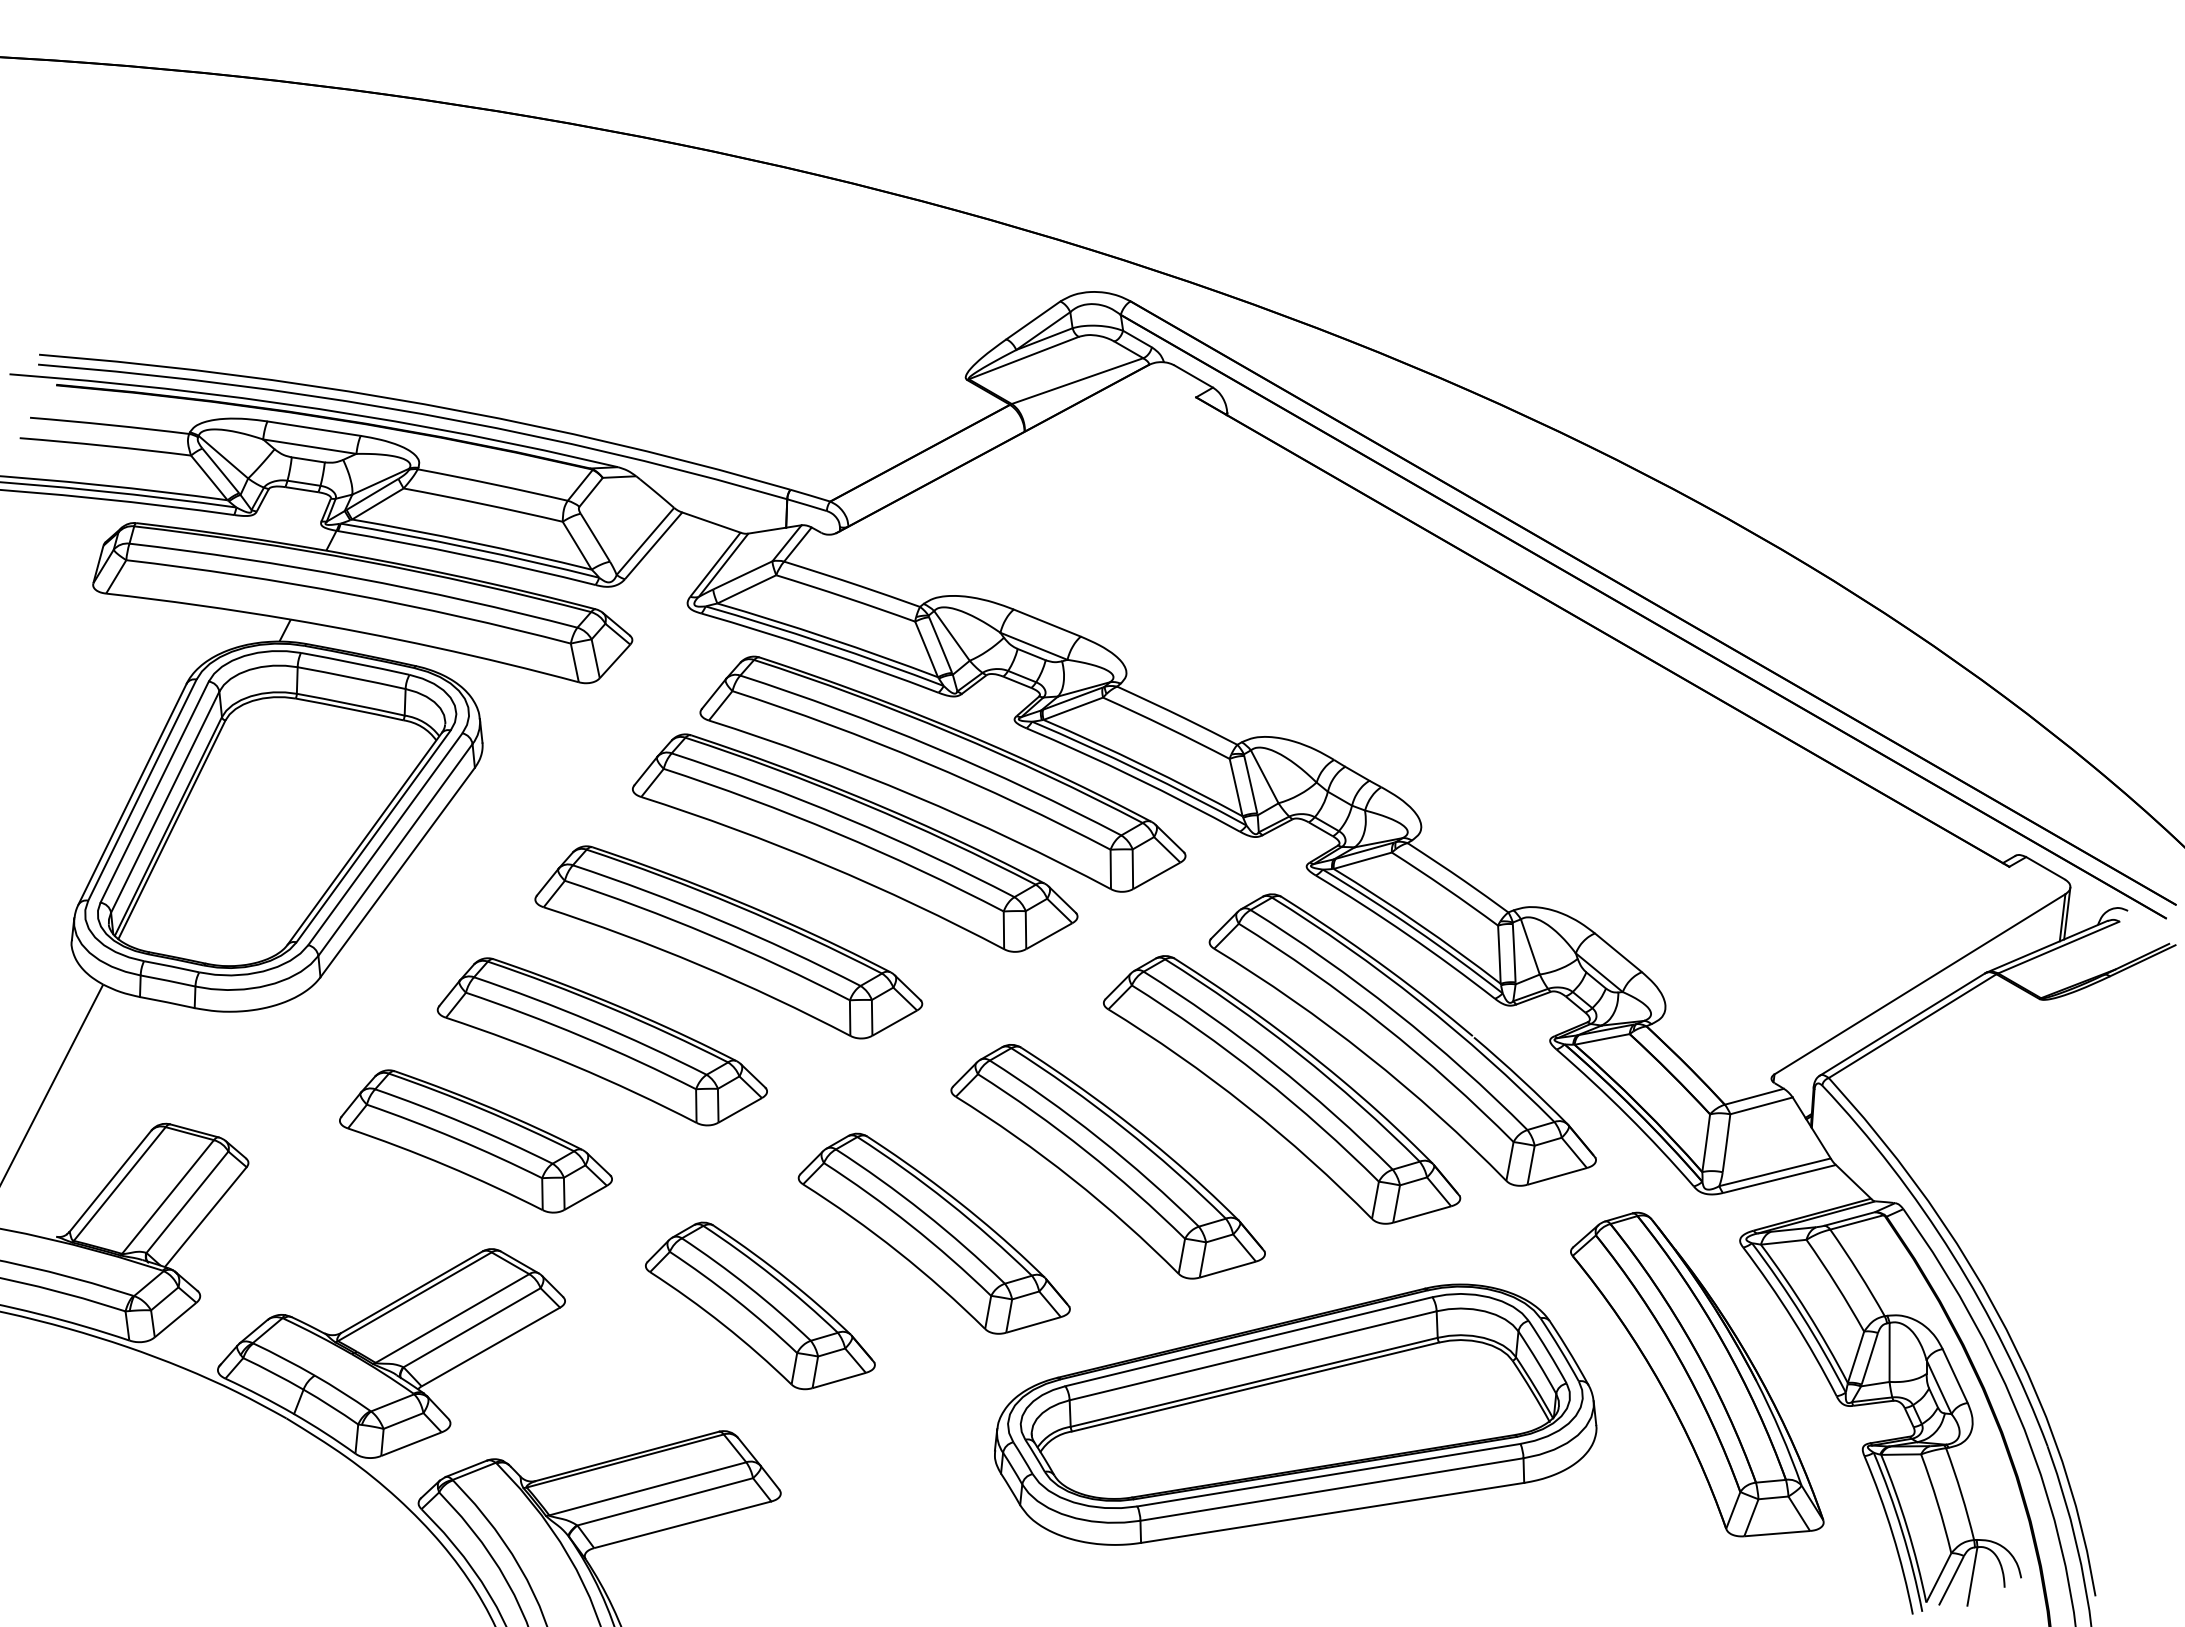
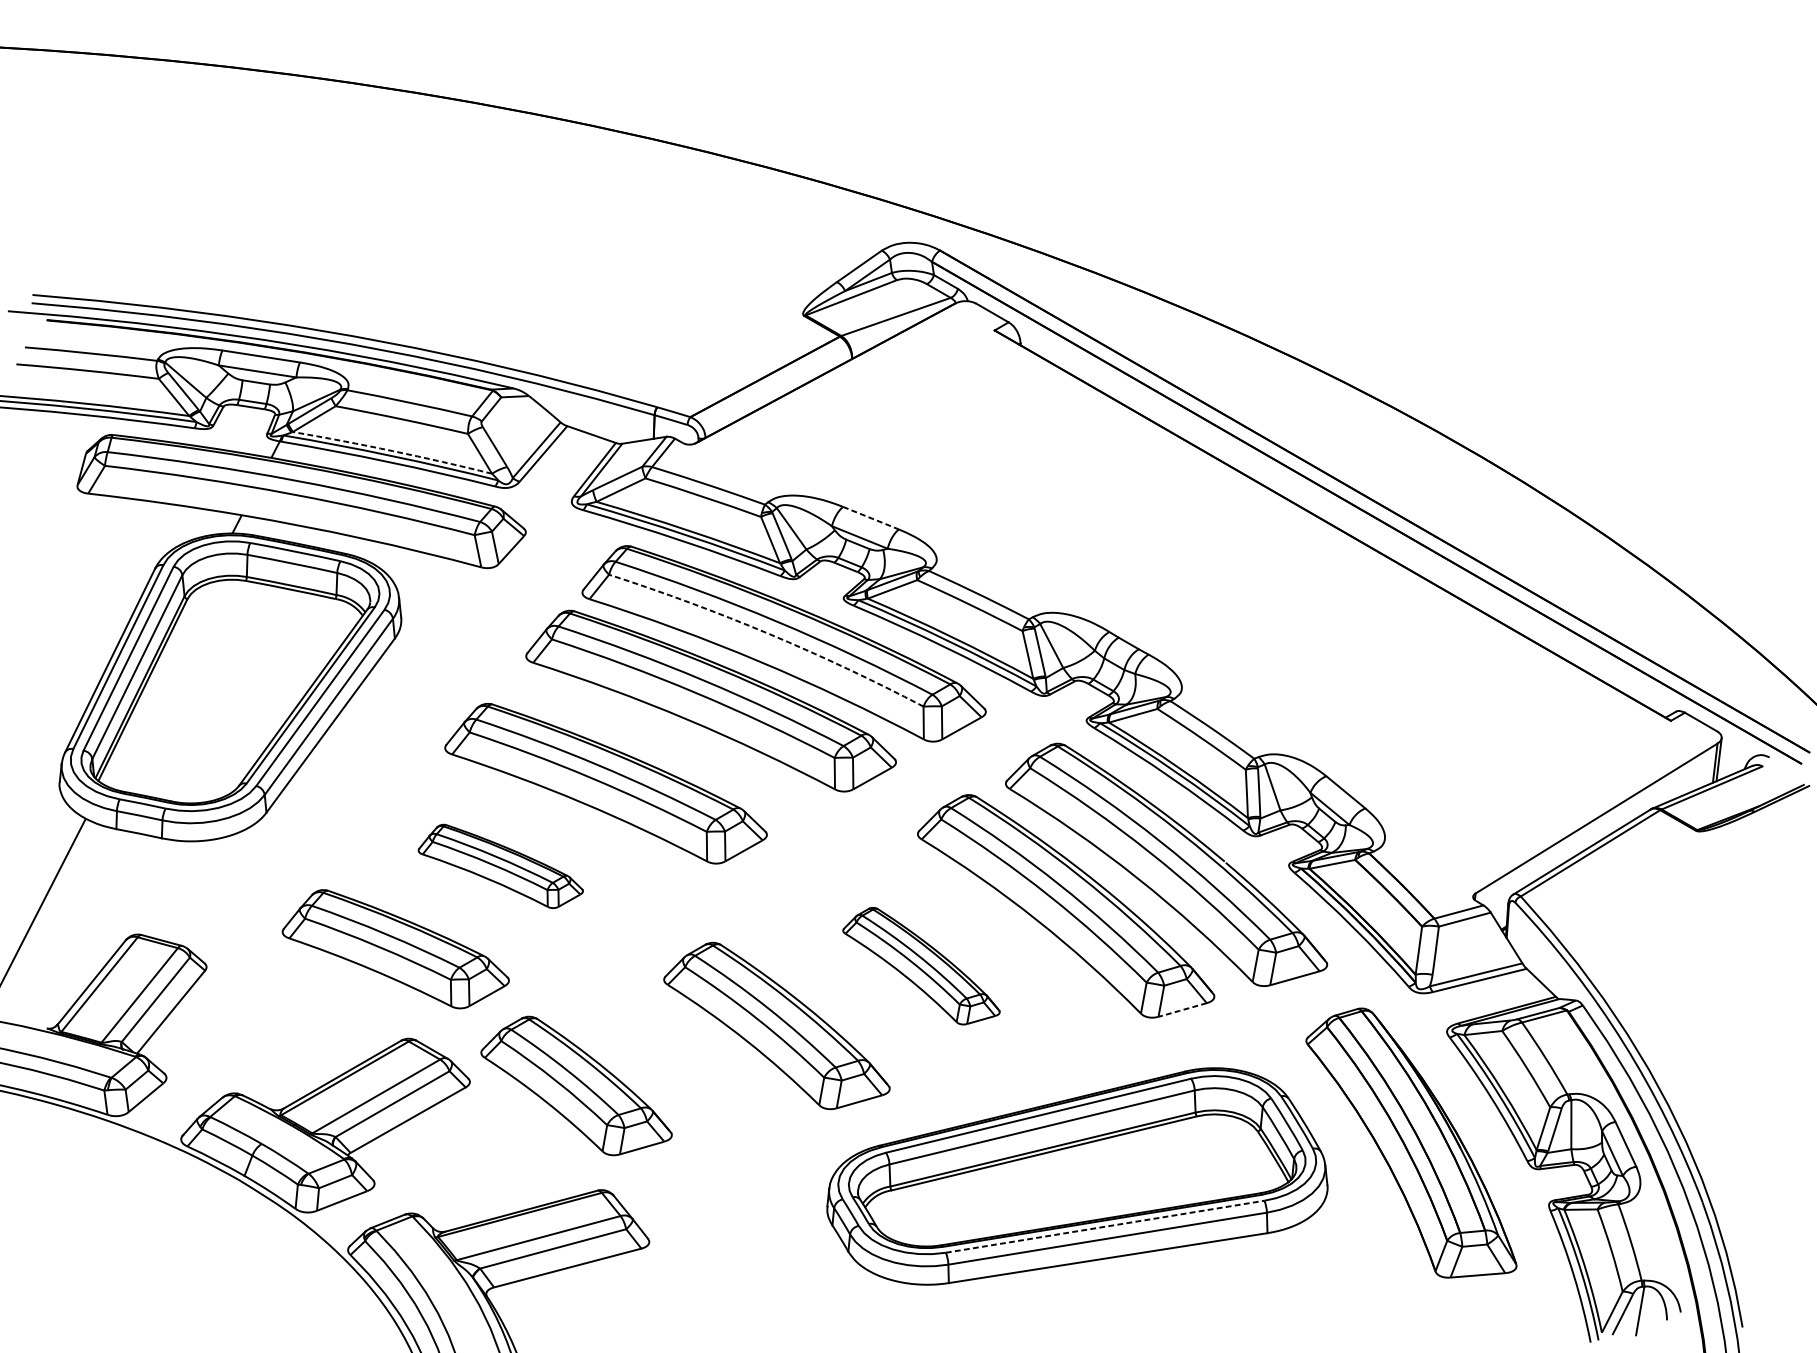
arc: (472, 542) -> (392, 451), solid -> dashed
line: (1047, 623) -> (871, 518), solid -> dashed
arc: (924, 762) -> (768, 634), solid -> dashed
part: (601, 1041) -> (500, 866), size x0.6
part: (1107, 1161) -> (920, 965), size x0.6
line: (1421, 1214) -> (1182, 1009), solid -> dashed
part: (760, 1305) -> (576, 1085), moved
line: (1329, 1475) -> (1105, 1227), solid -> dashed

